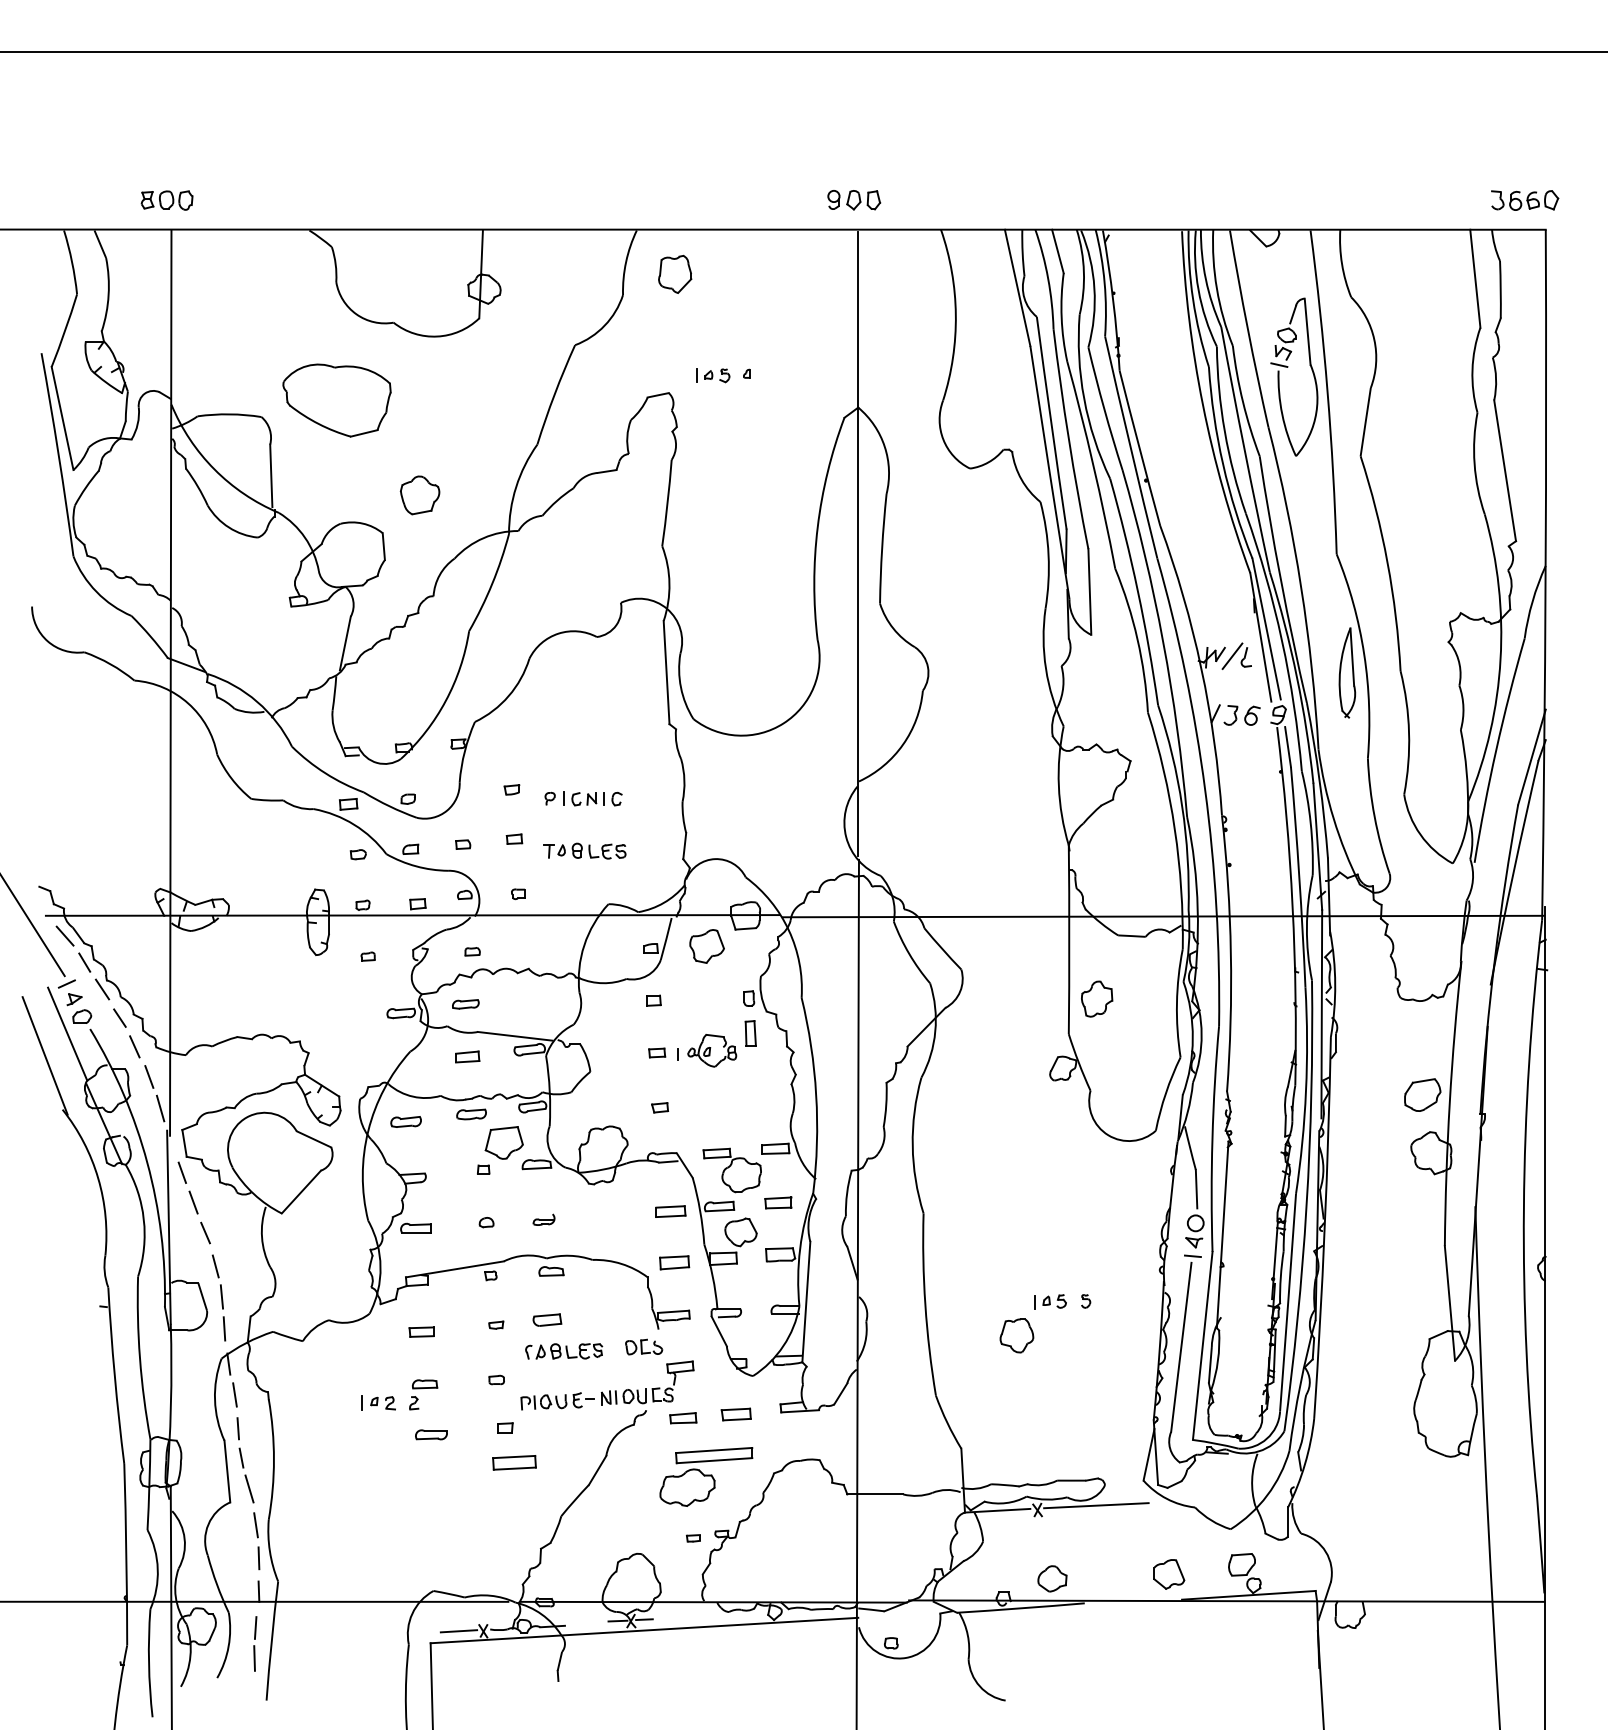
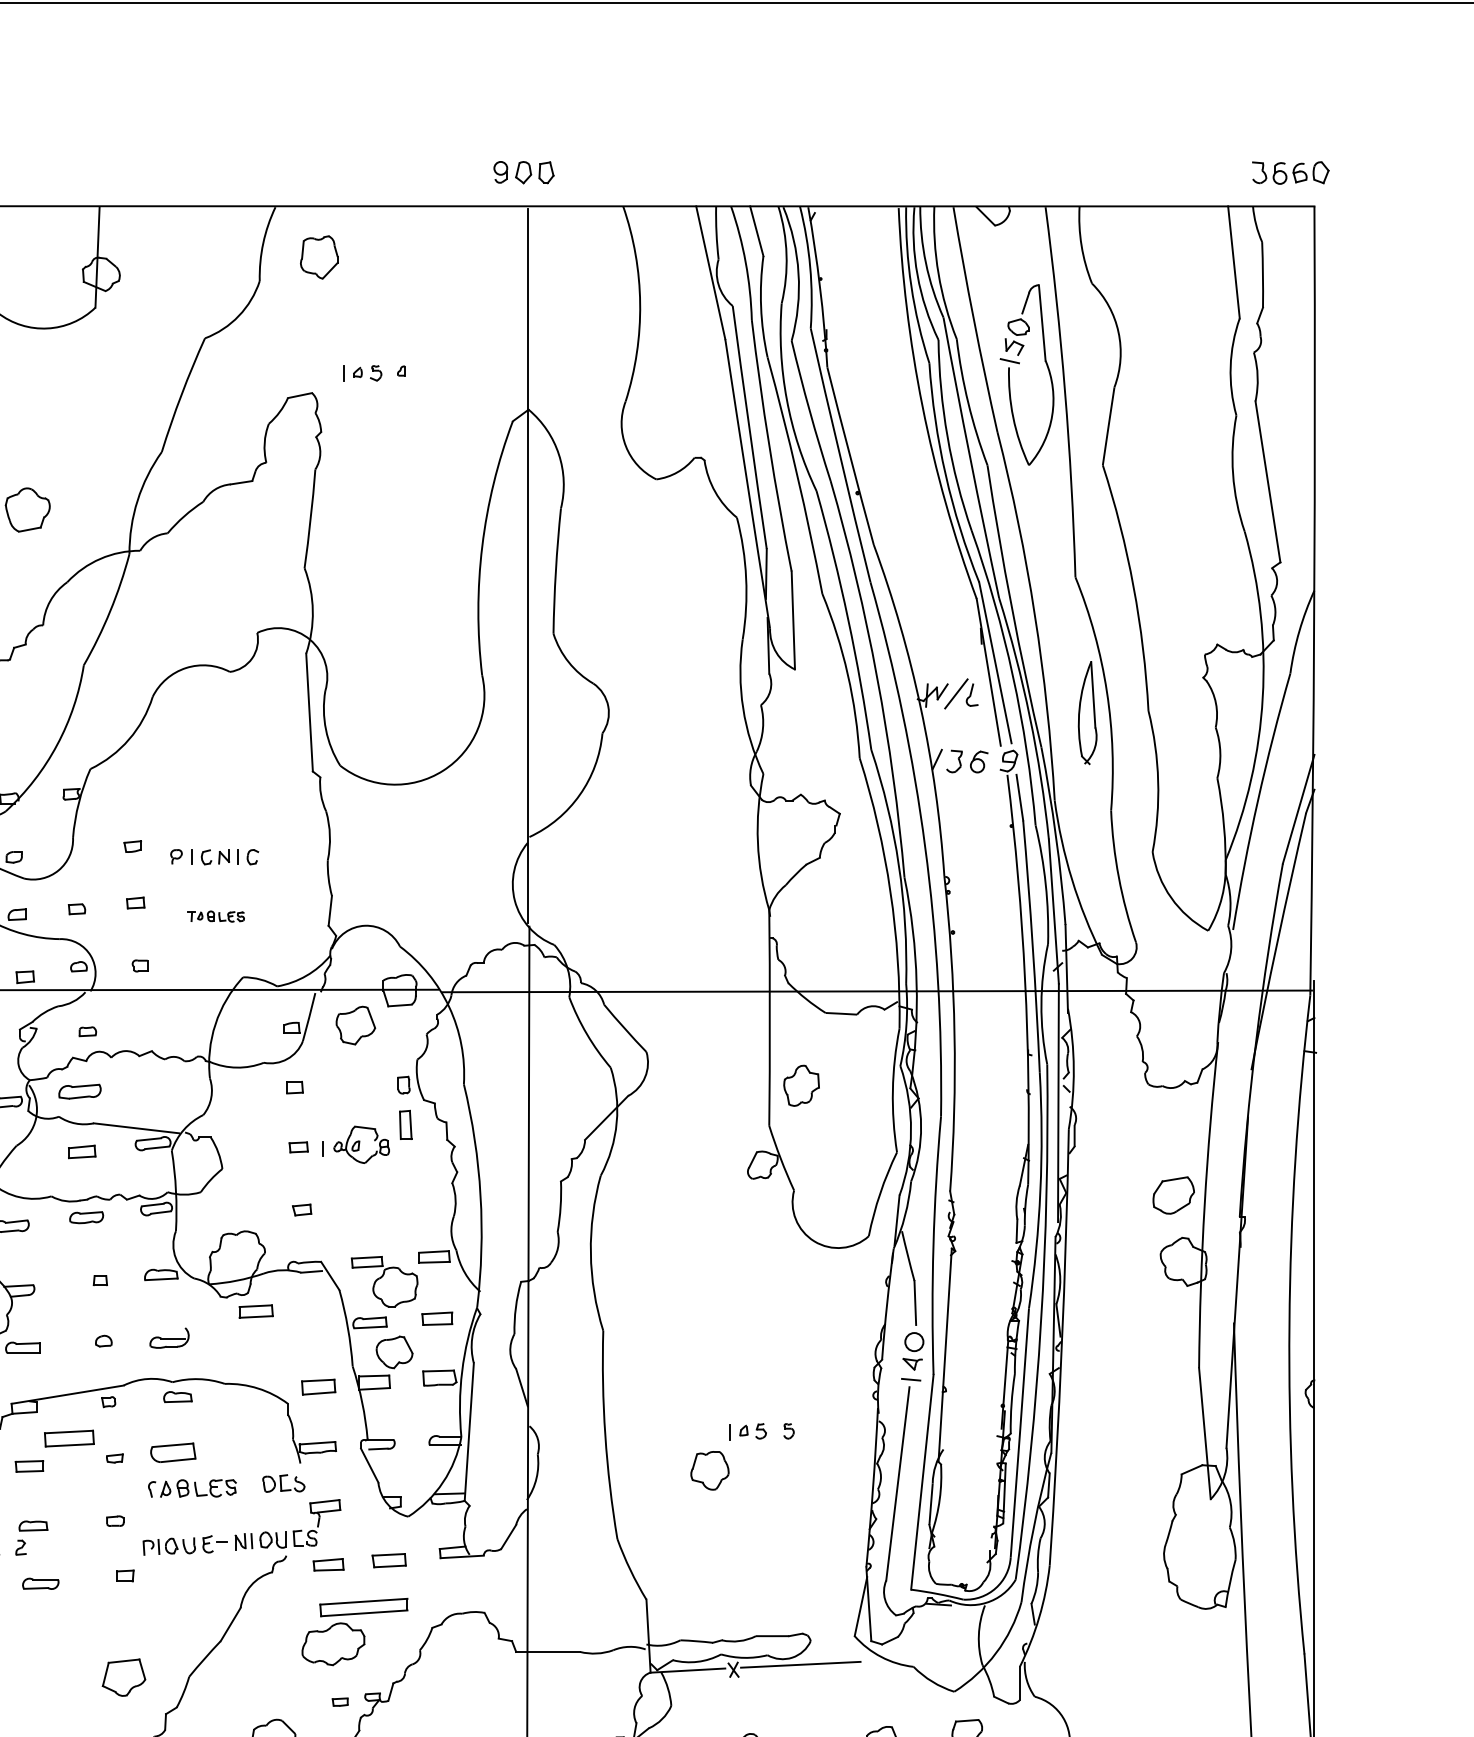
part: (584, 850) -> (215, 915), size x0.6
part: (465, 1004) -> (79, 1091), size x1.4
part: (503, 1142) -> (123, 1677), moved
part: (670, 1211) -> (255, 1311), moved
part: (543, 1219) -> (168, 1337), size x1.6
part: (547, 1319) -> (173, 1451), size x1.4
part: (514, 1462) -> (69, 1438), moved

